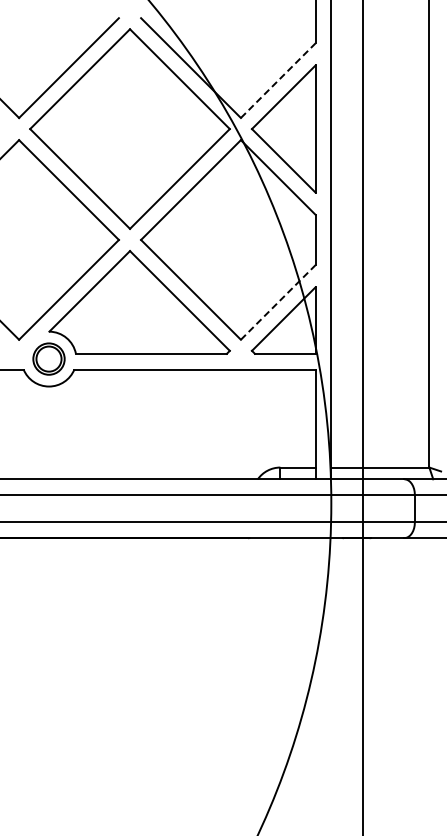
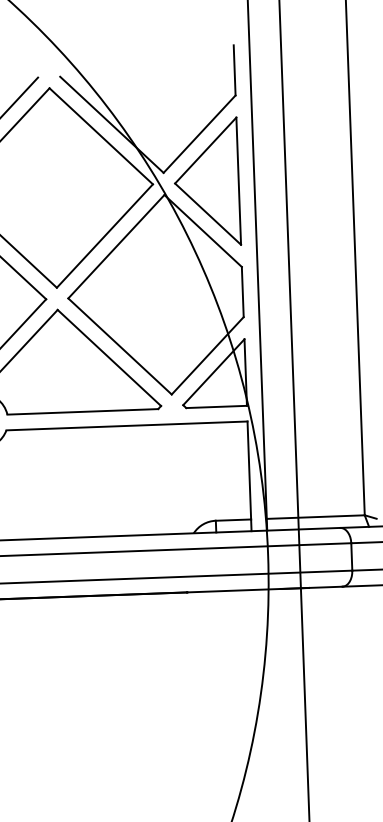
line: (278, 80) -> (199, 134), dashed -> solid
line: (278, 302) -> (207, 355), dashed -> solid

